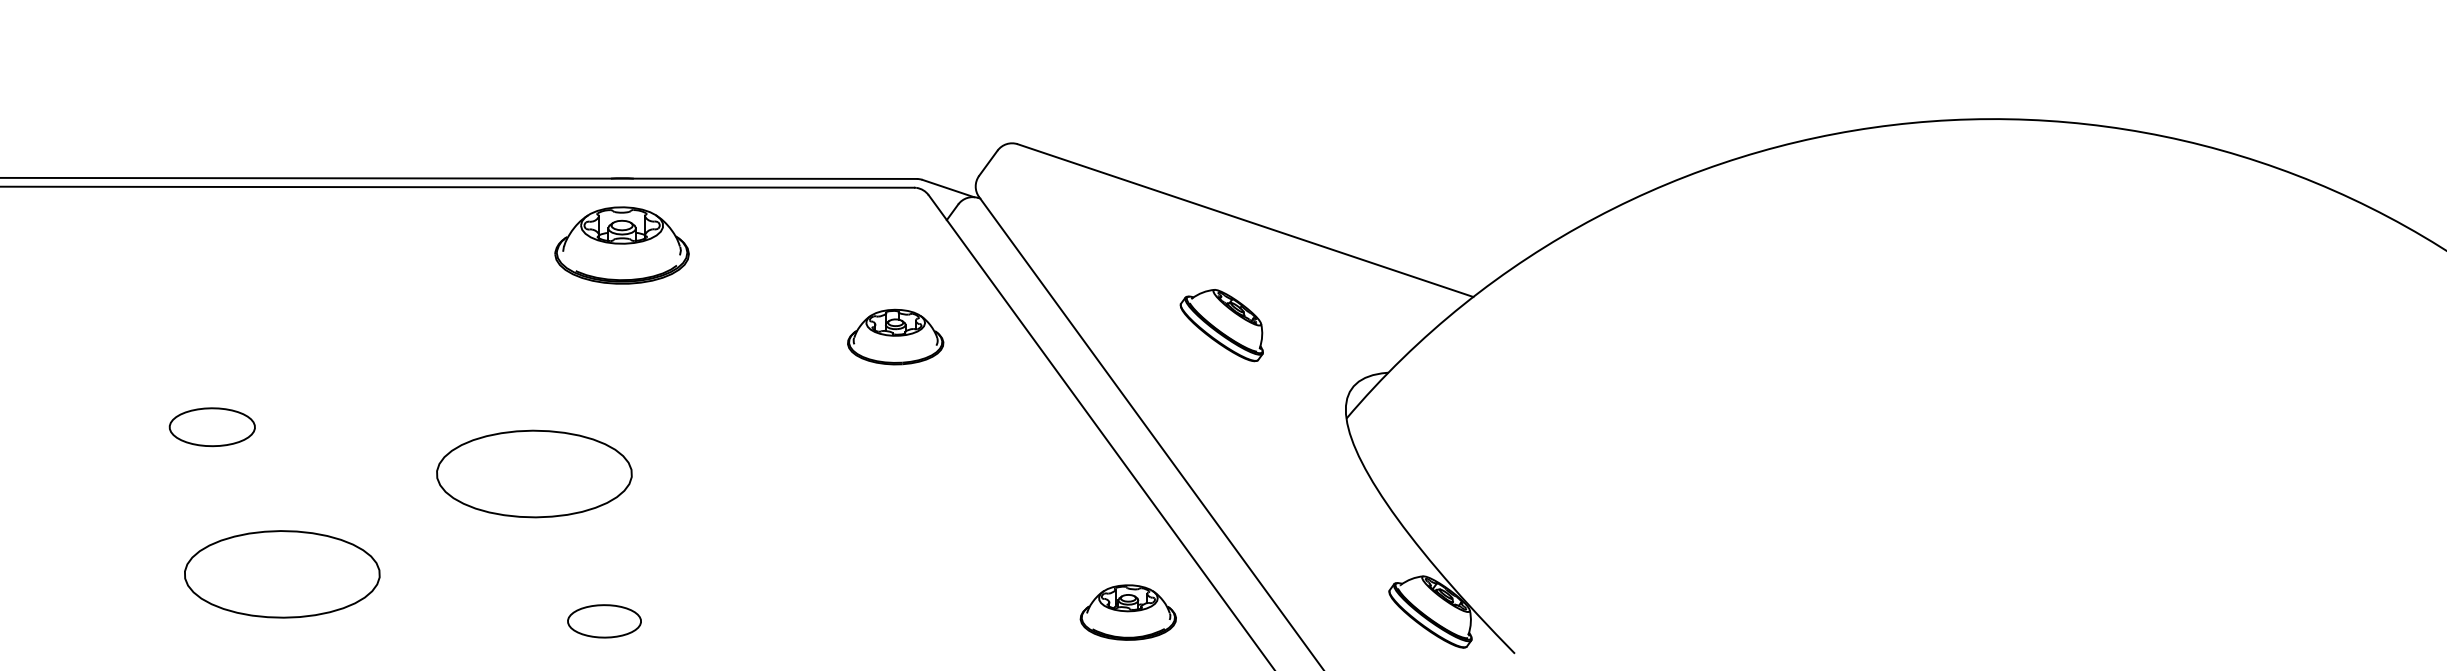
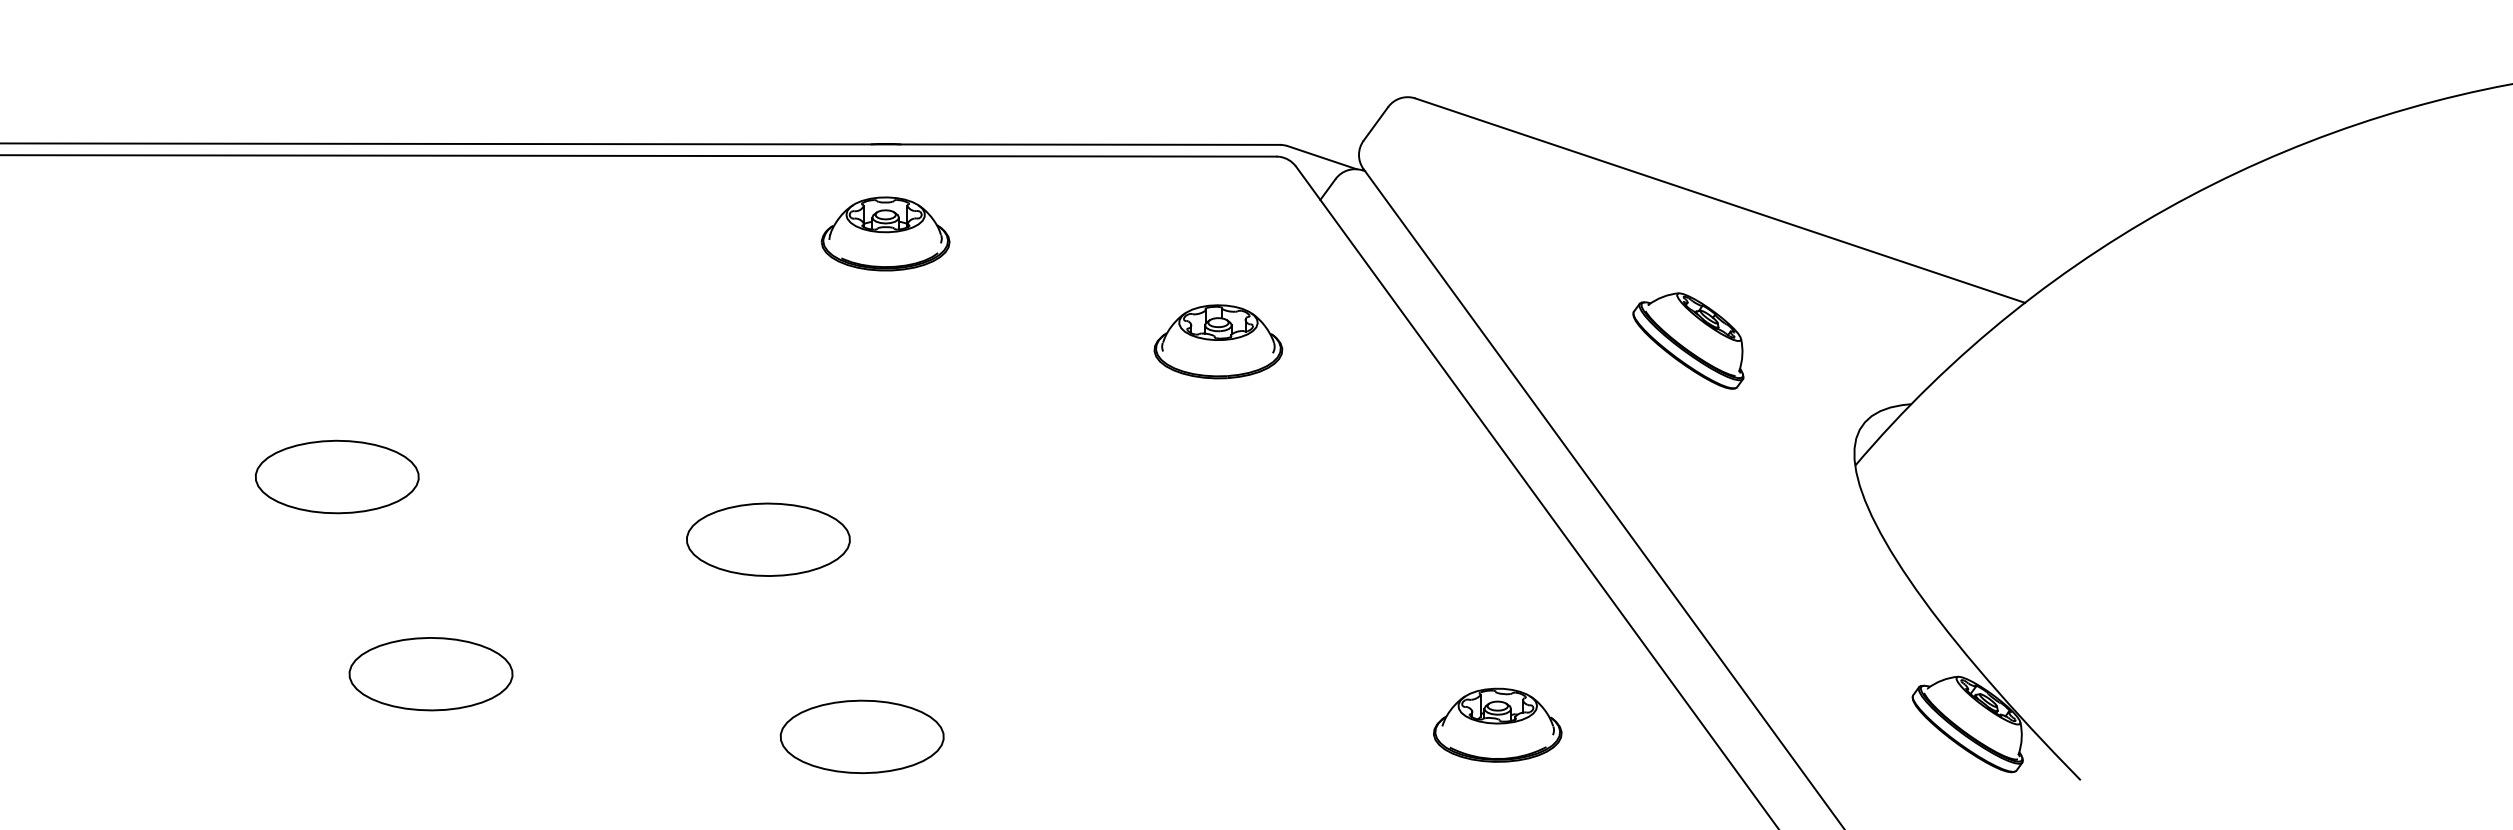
part: (621, 245) -> (884, 233), size x0.71
part: (895, 336) -> (1218, 341), moved
part: (212, 427) -> (337, 477), size x1.43
part: (534, 473) -> (768, 539), size x0.62
part: (282, 574) -> (431, 674), size x0.62
part: (1127, 612) -> (1496, 725), moved
part: (604, 621) -> (862, 737), size x1.67

